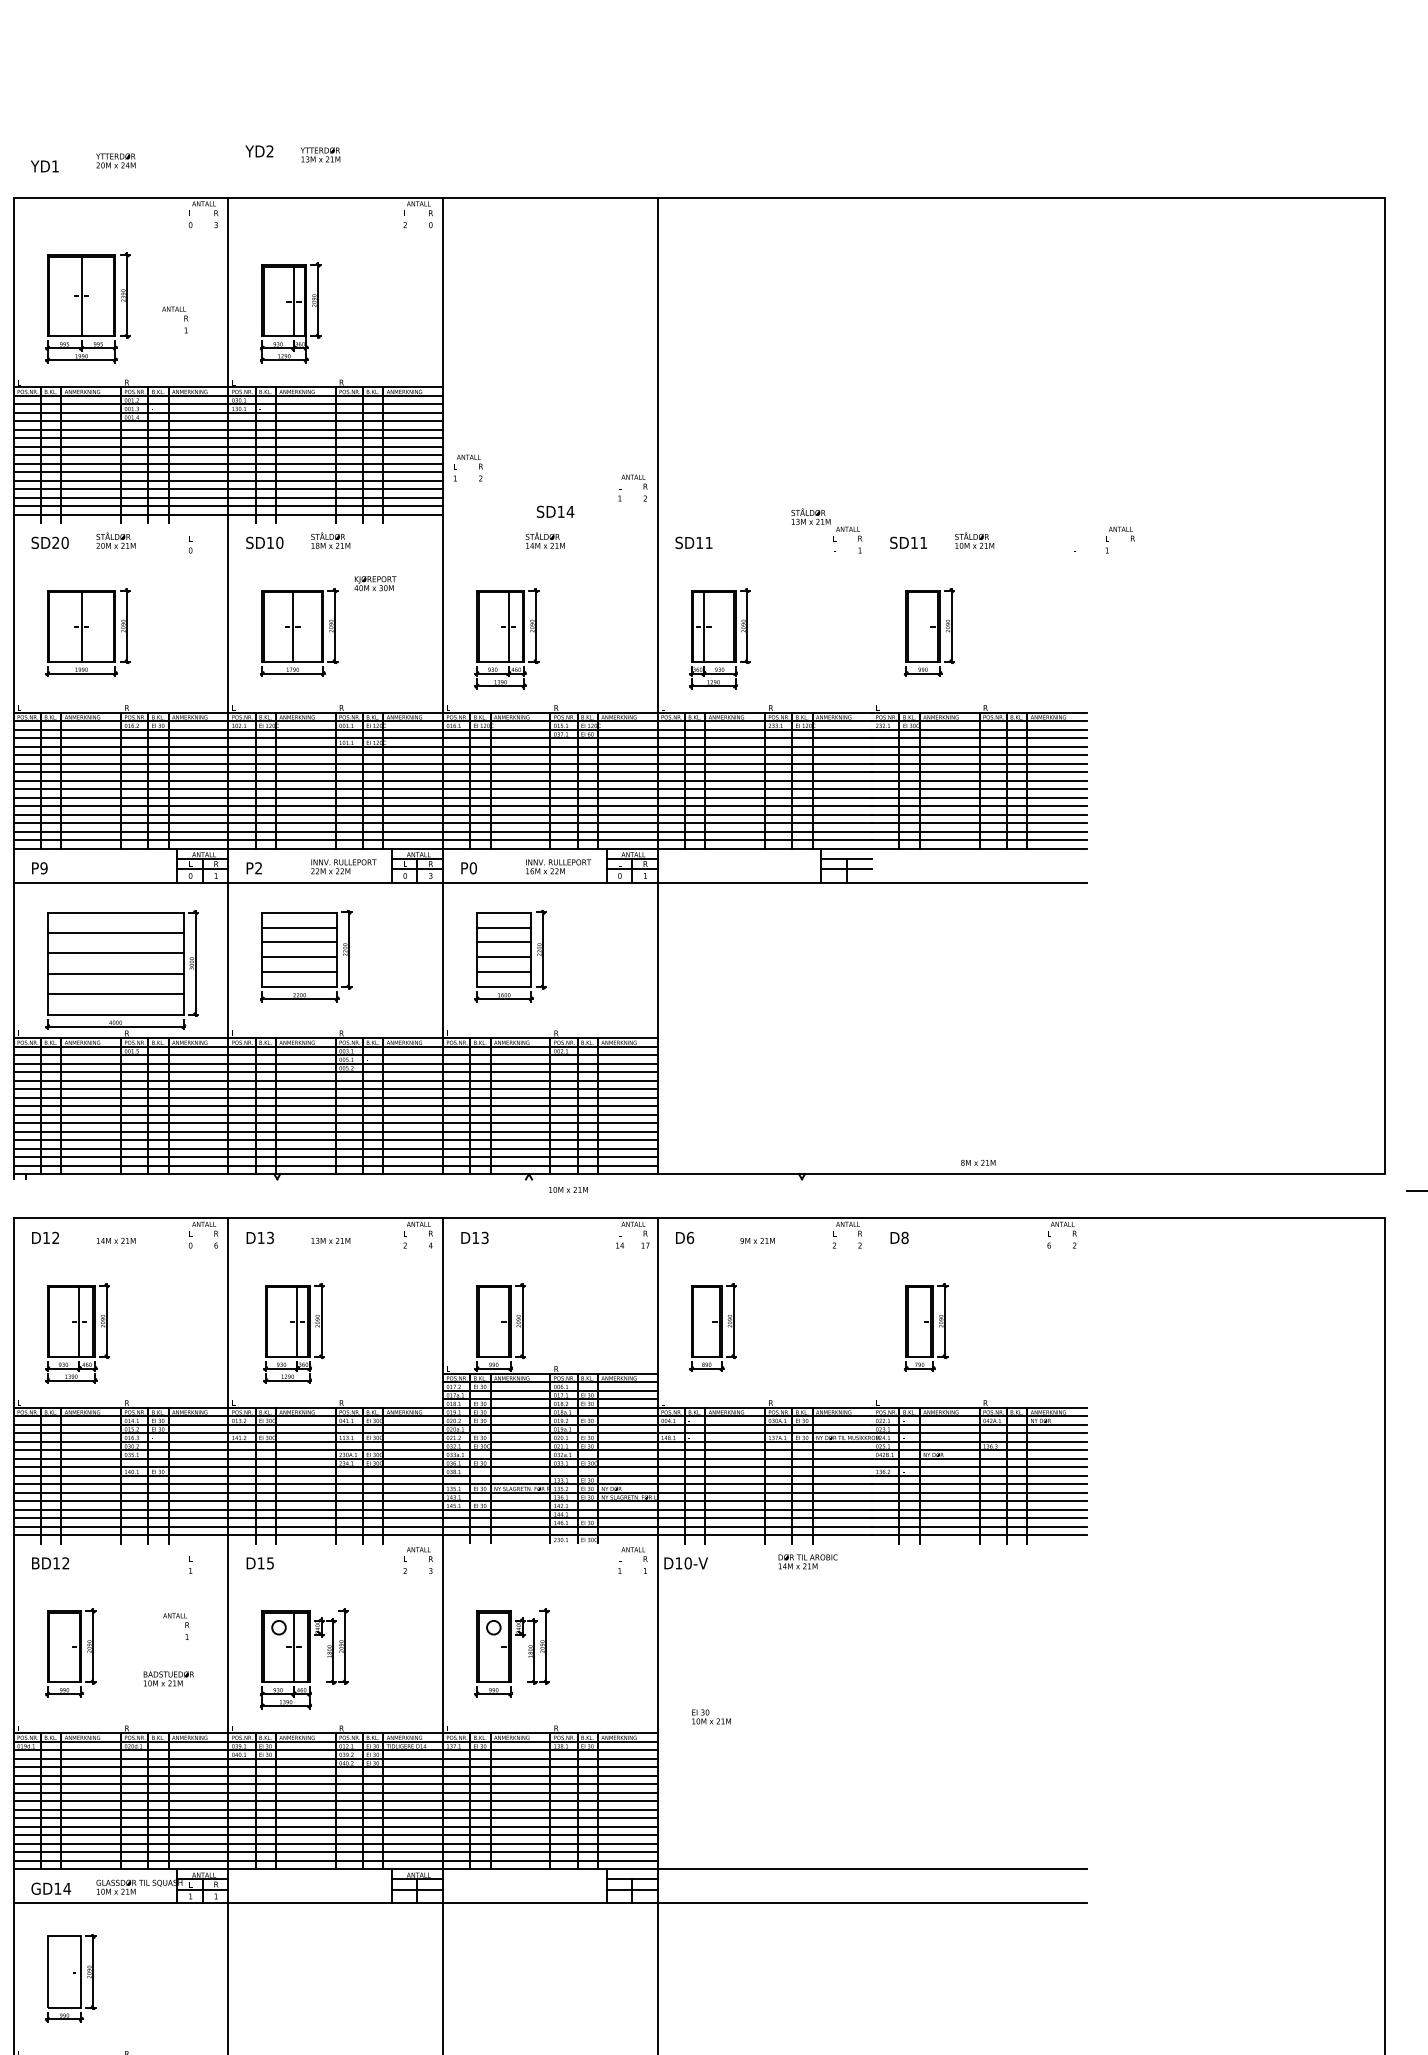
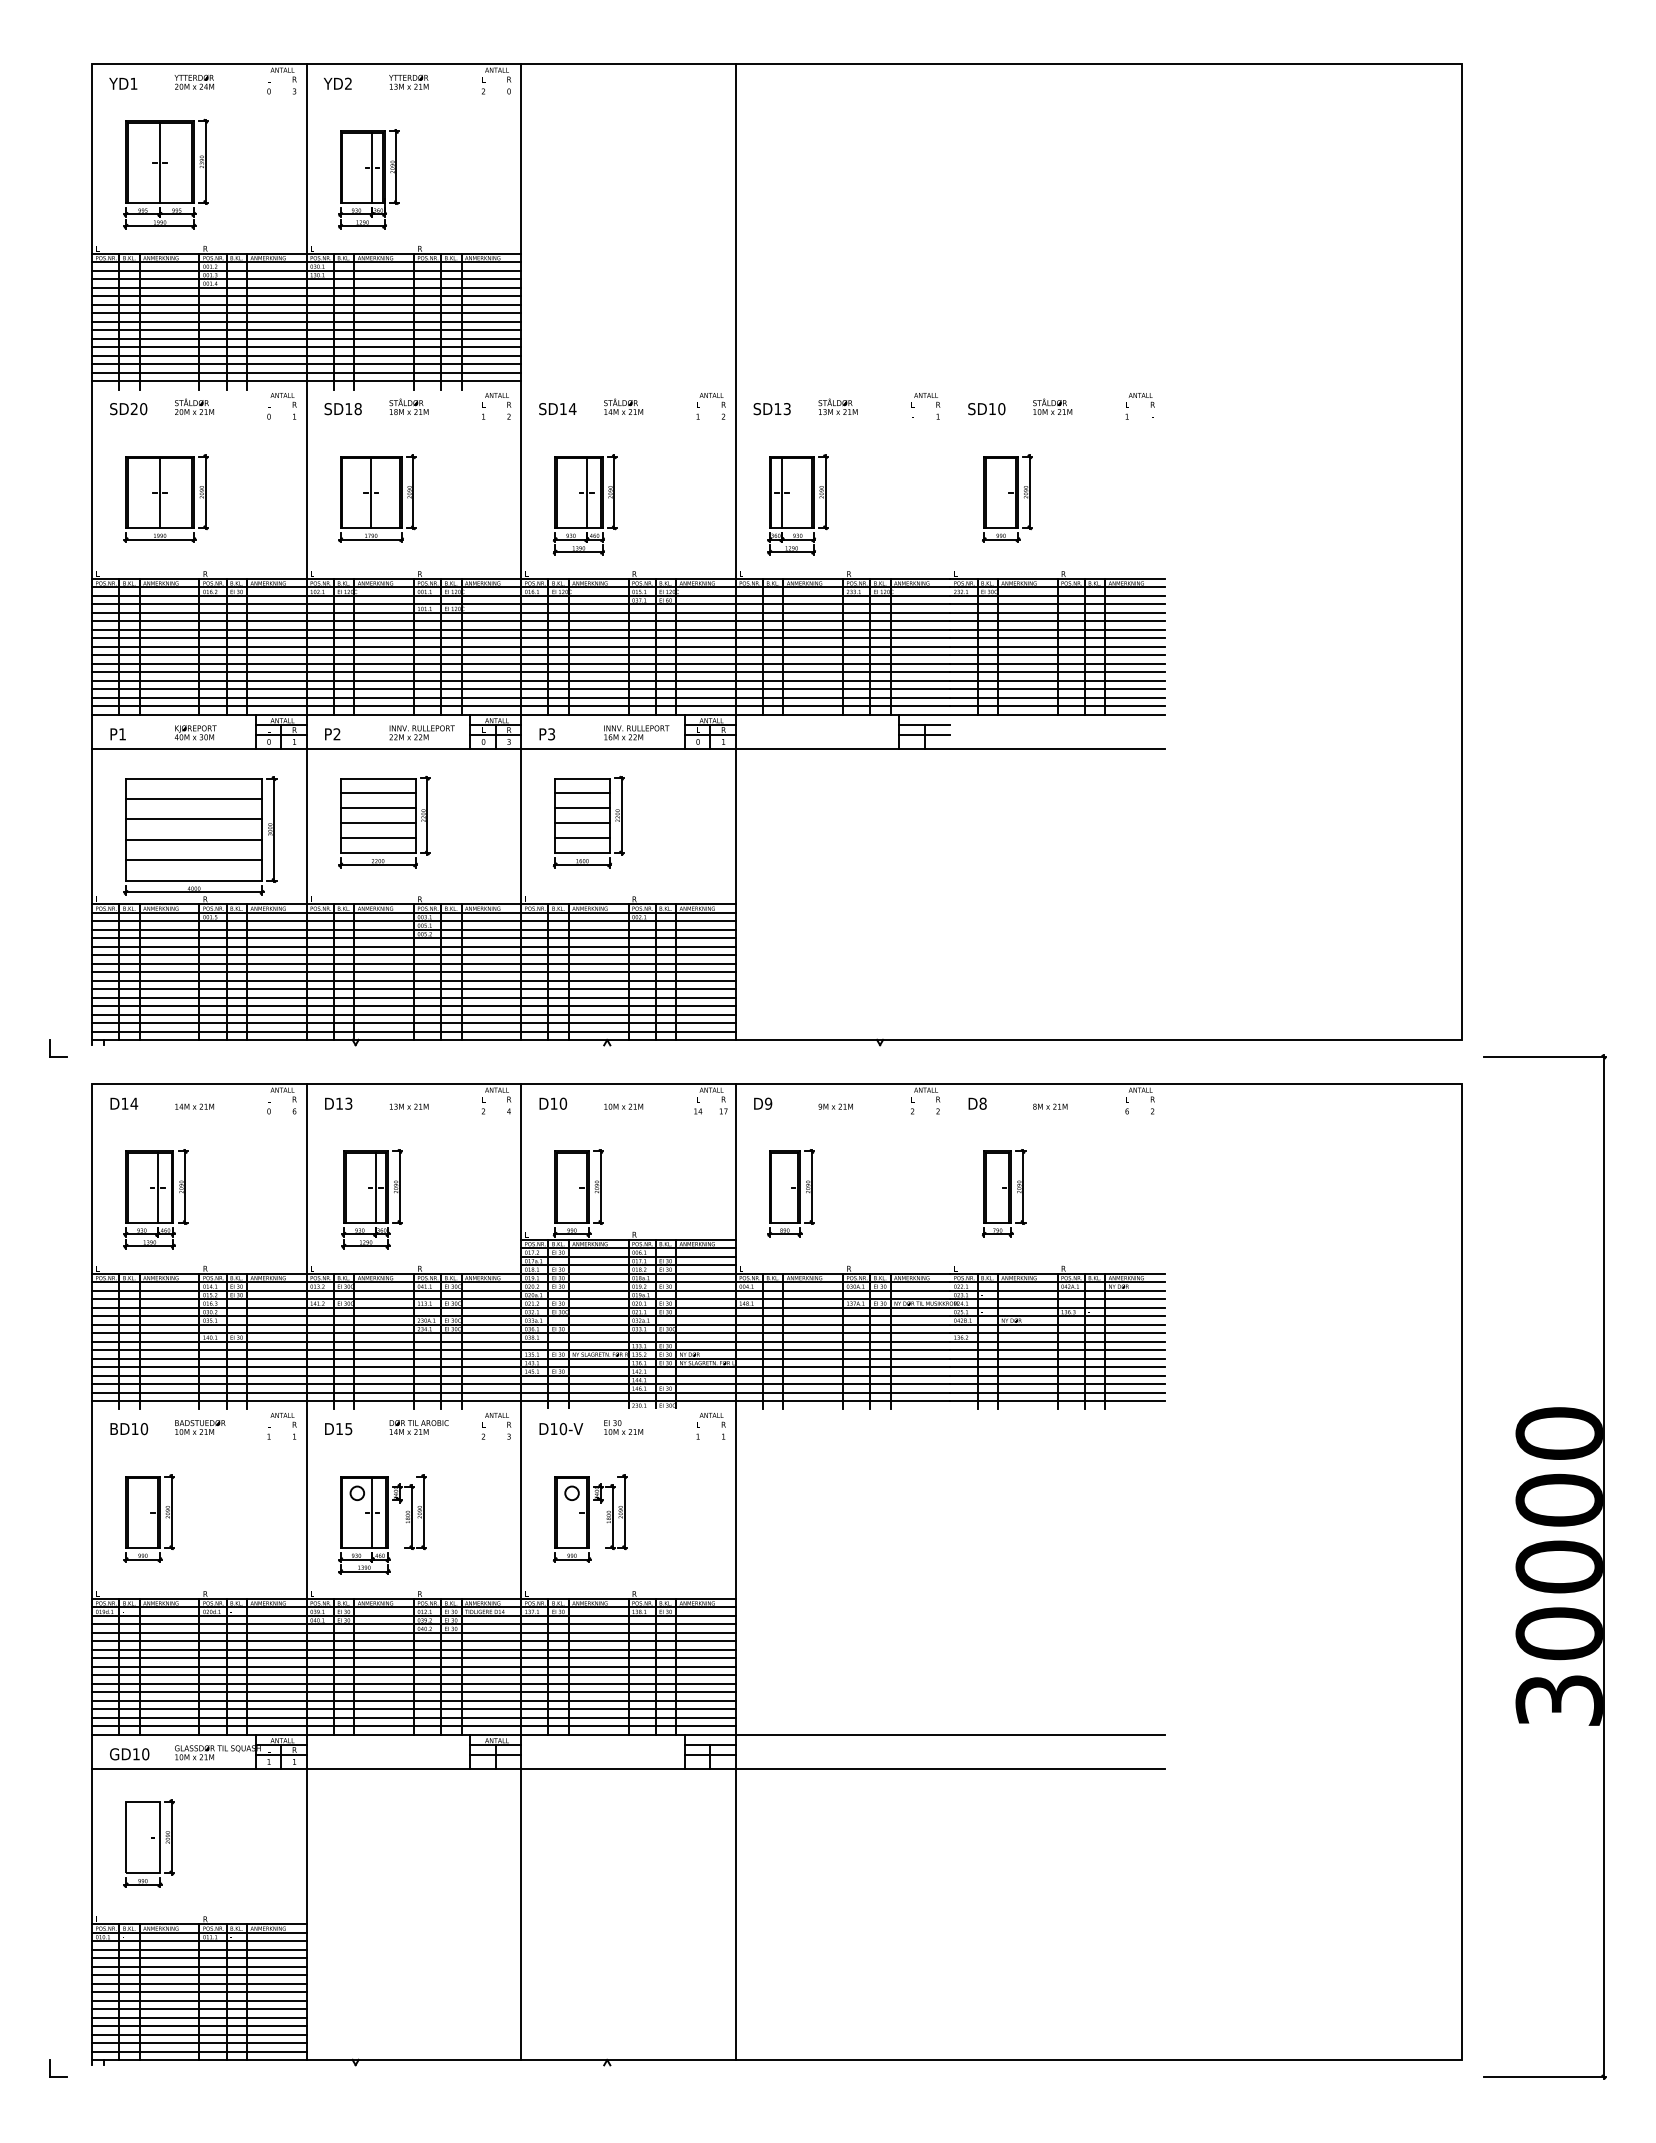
text: (259, 151) -> (337, 83), moved
text: (320, 154) -> (408, 81), moved
text: (115, 160) -> (193, 81), moved
text: (45, 166) -> (123, 83), moved
text: (175, 320) -> (283, 406), moved
text: (468, 468) -> (496, 406), moved
text: (632, 488) -> (710, 406), moved
text: (555, 512) -> (557, 409), moved
text: (810, 516) -> (837, 406), moved
text: (1119, 540) -> (1139, 406), moved
text: (279, 542) -> (357, 408), SD10 -> SD18
text: (708, 543) -> (786, 409), SD11 -> SD13
text: (923, 543) -> (1001, 409), SD11 -> SD10
text: (375, 583) -> (195, 732), moved
text: (44, 868) -> (122, 734), P9 -> P1
text: (473, 868) -> (551, 734), P0 -> P3
text: (978, 1162) -> (1050, 1106), moved
text: (568, 1189) -> (623, 1106), moved
text: (56, 1237) -> (134, 1103), D12 -> D14
text: (485, 1237) -> (563, 1103), D13 -> D10
text: (690, 1237) -> (768, 1103), D6 -> D9
text: (807, 1561) -> (418, 1427), moved
text: (66, 1563) -> (144, 1429), BD12 -> BD10
text: (686, 1563) -> (561, 1429), moved
text: (176, 1626) -> (283, 1426), moved
text: (169, 1678) -> (200, 1427), moved
text: (711, 1716) -> (623, 1427), moved
text: (67, 1889) -> (145, 1754), GD14 -> GD10

